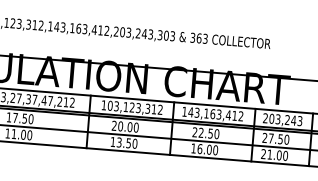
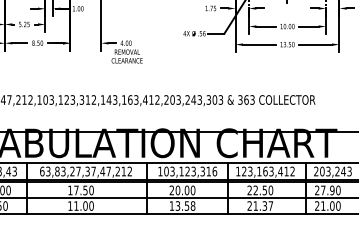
text: (160, 109) -> (214, 171), 103,123,312 -> 103,123,316
text: (190, 112) -> (243, 171), 143,163,412 -> 123,163,412
text: (280, 138) -> (332, 189), 27.50 -> 27.90
text: (134, 143) -> (192, 205), 13.50 -> 13.58
text: (204, 148) -> (260, 205), 16.00 -> 21.37

